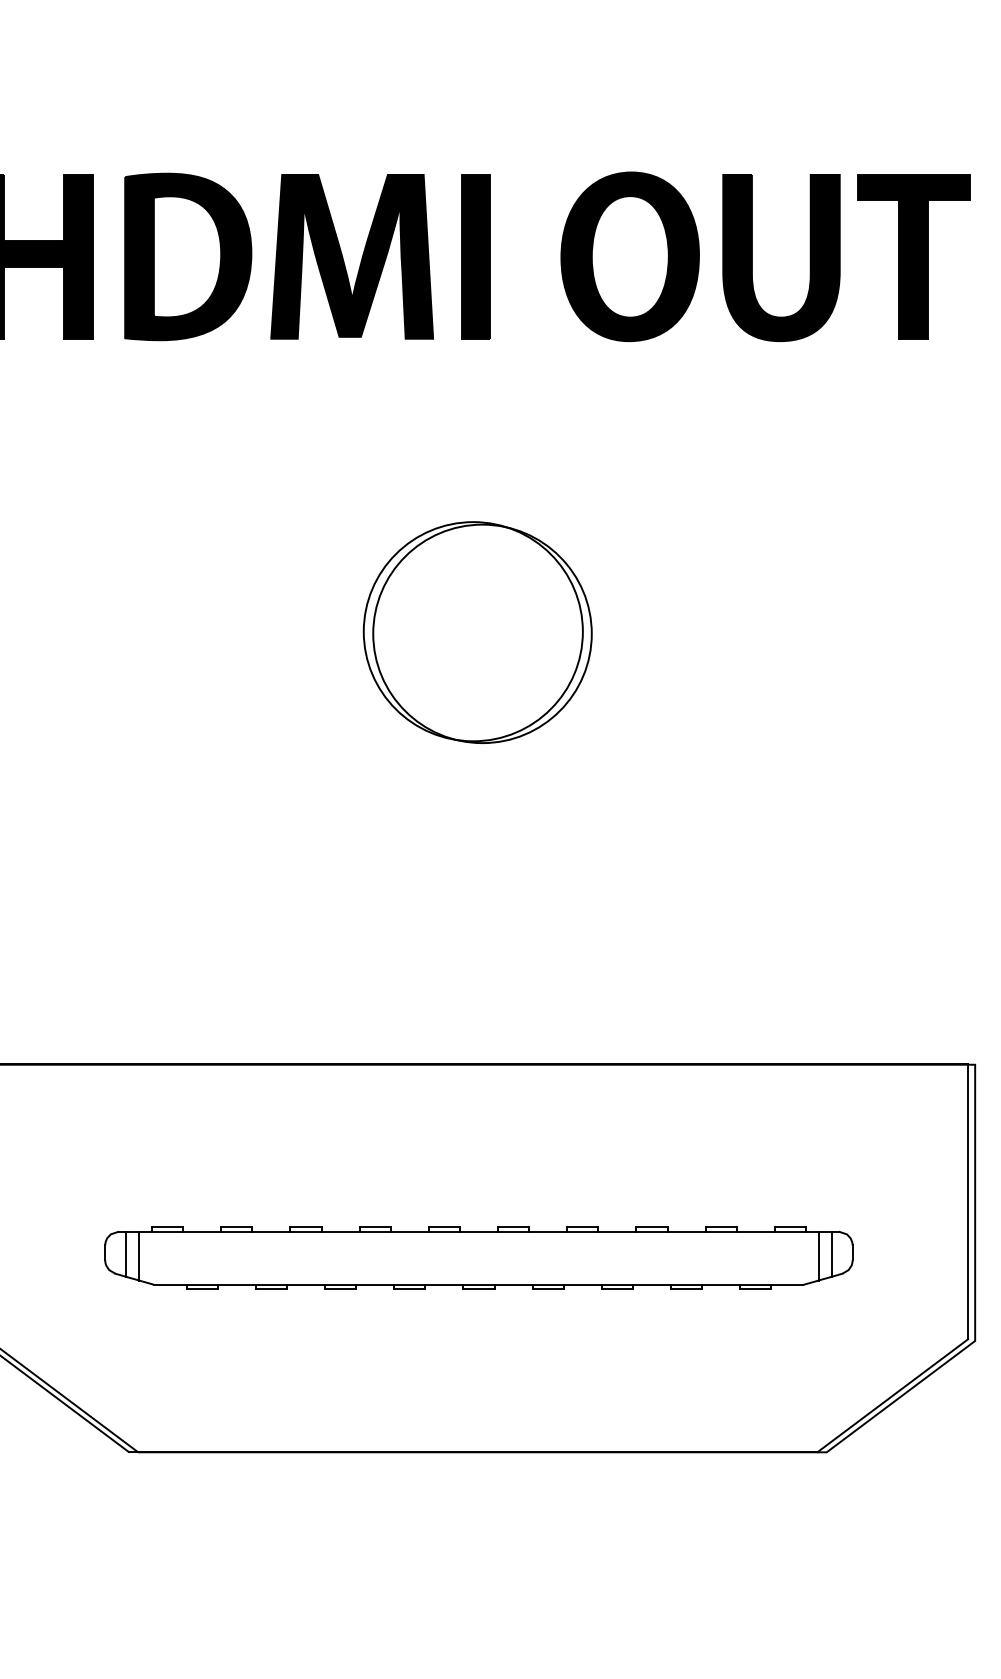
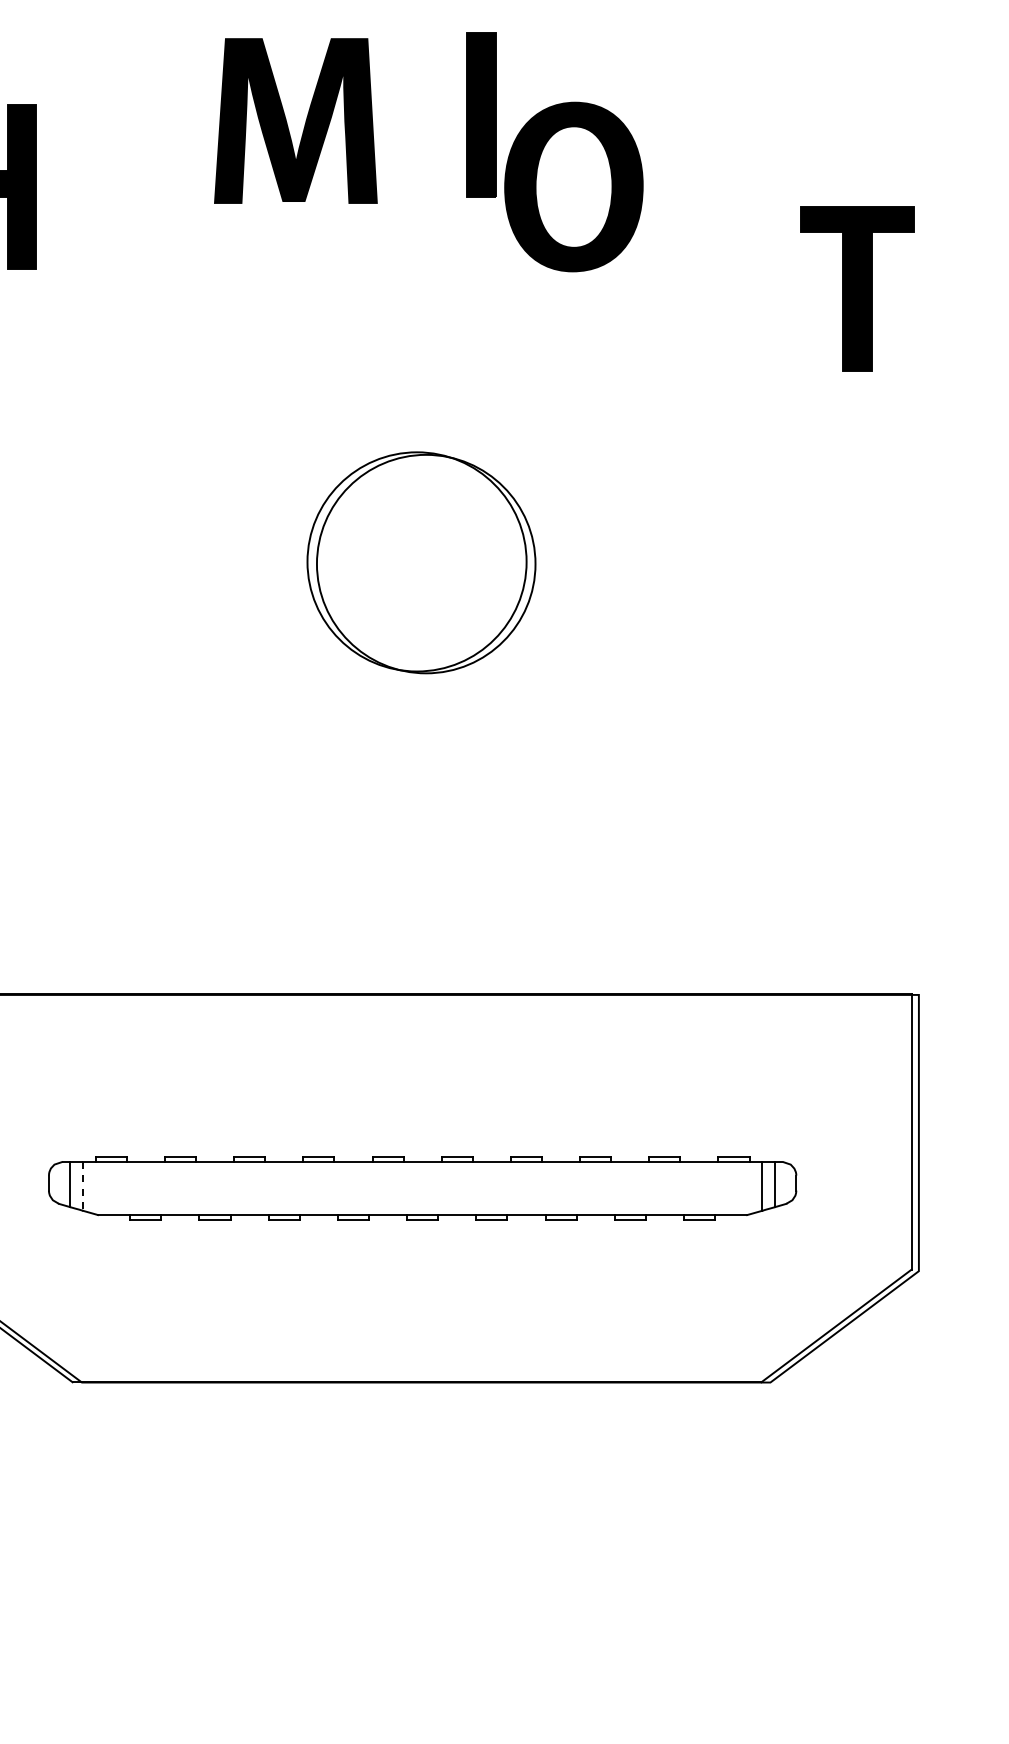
part: (475, 256) -> (481, 114), moved
part: (913, 256) -> (857, 288), moved
part: (187, 257) -> (131, 187), removed
part: (343, 258) -> (287, 122), moved
part: (809, 258) -> (753, 188), removed
line: (139, 1256) -> (83, 1186), solid -> dashed

